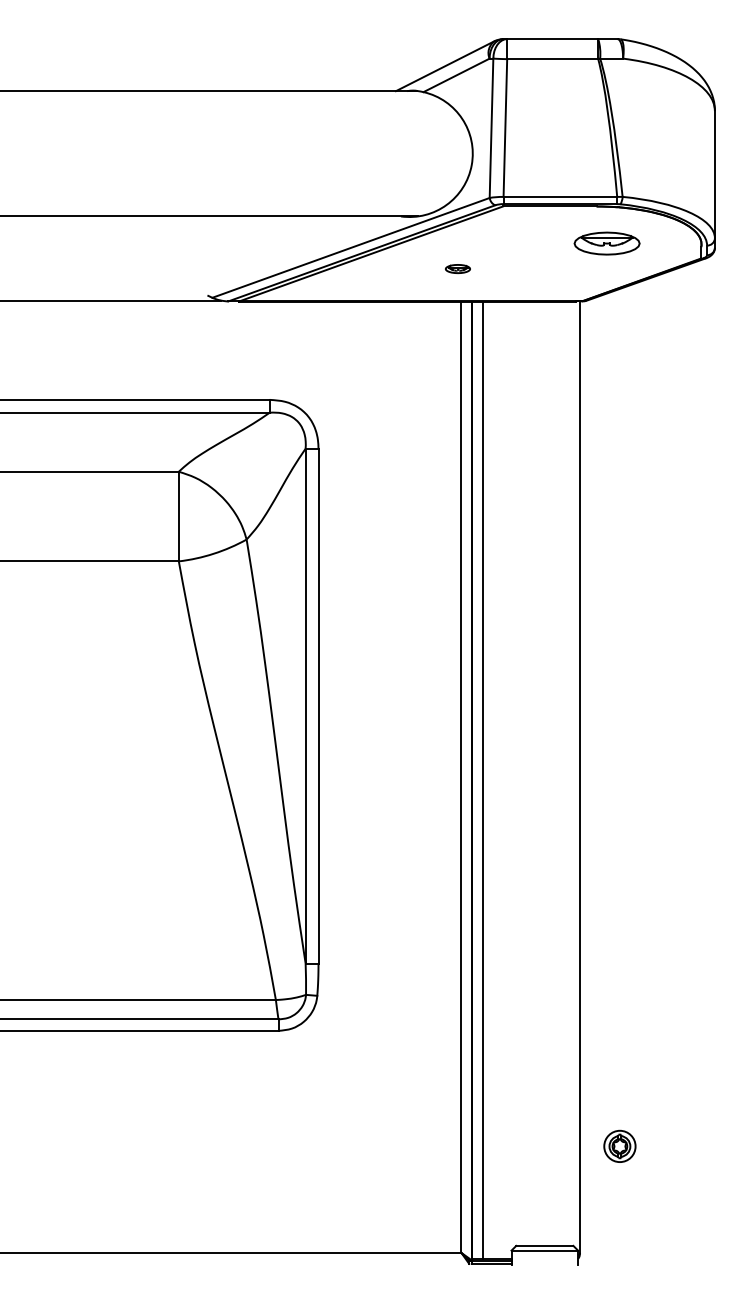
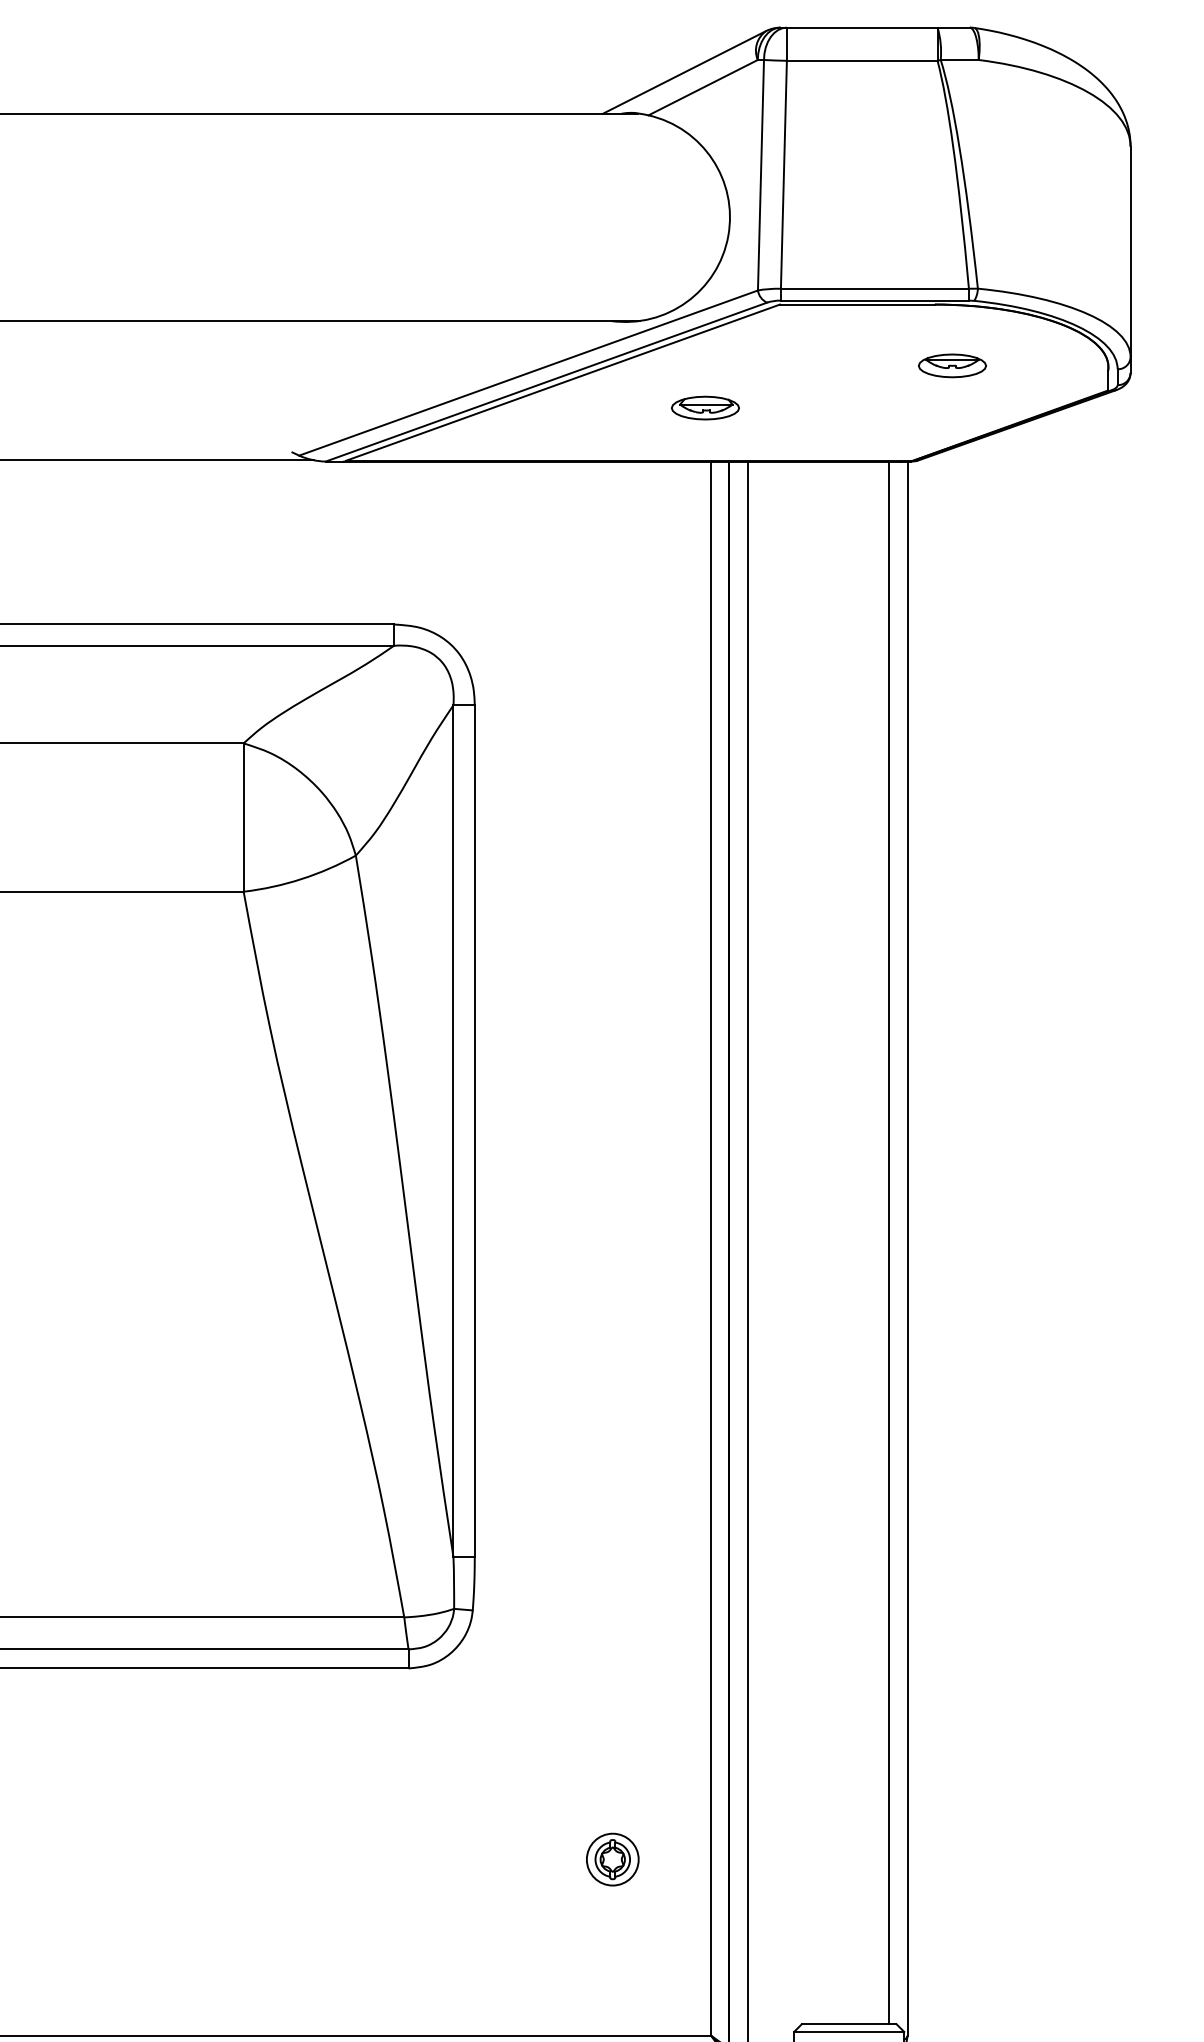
part: (607, 243) -> (952, 365), size x0.62
part: (457, 268) -> (704, 407), size x1.67
line: (569, 773) -> (889, 1242), added
part: (619, 1145) -> (612, 1858), moved

